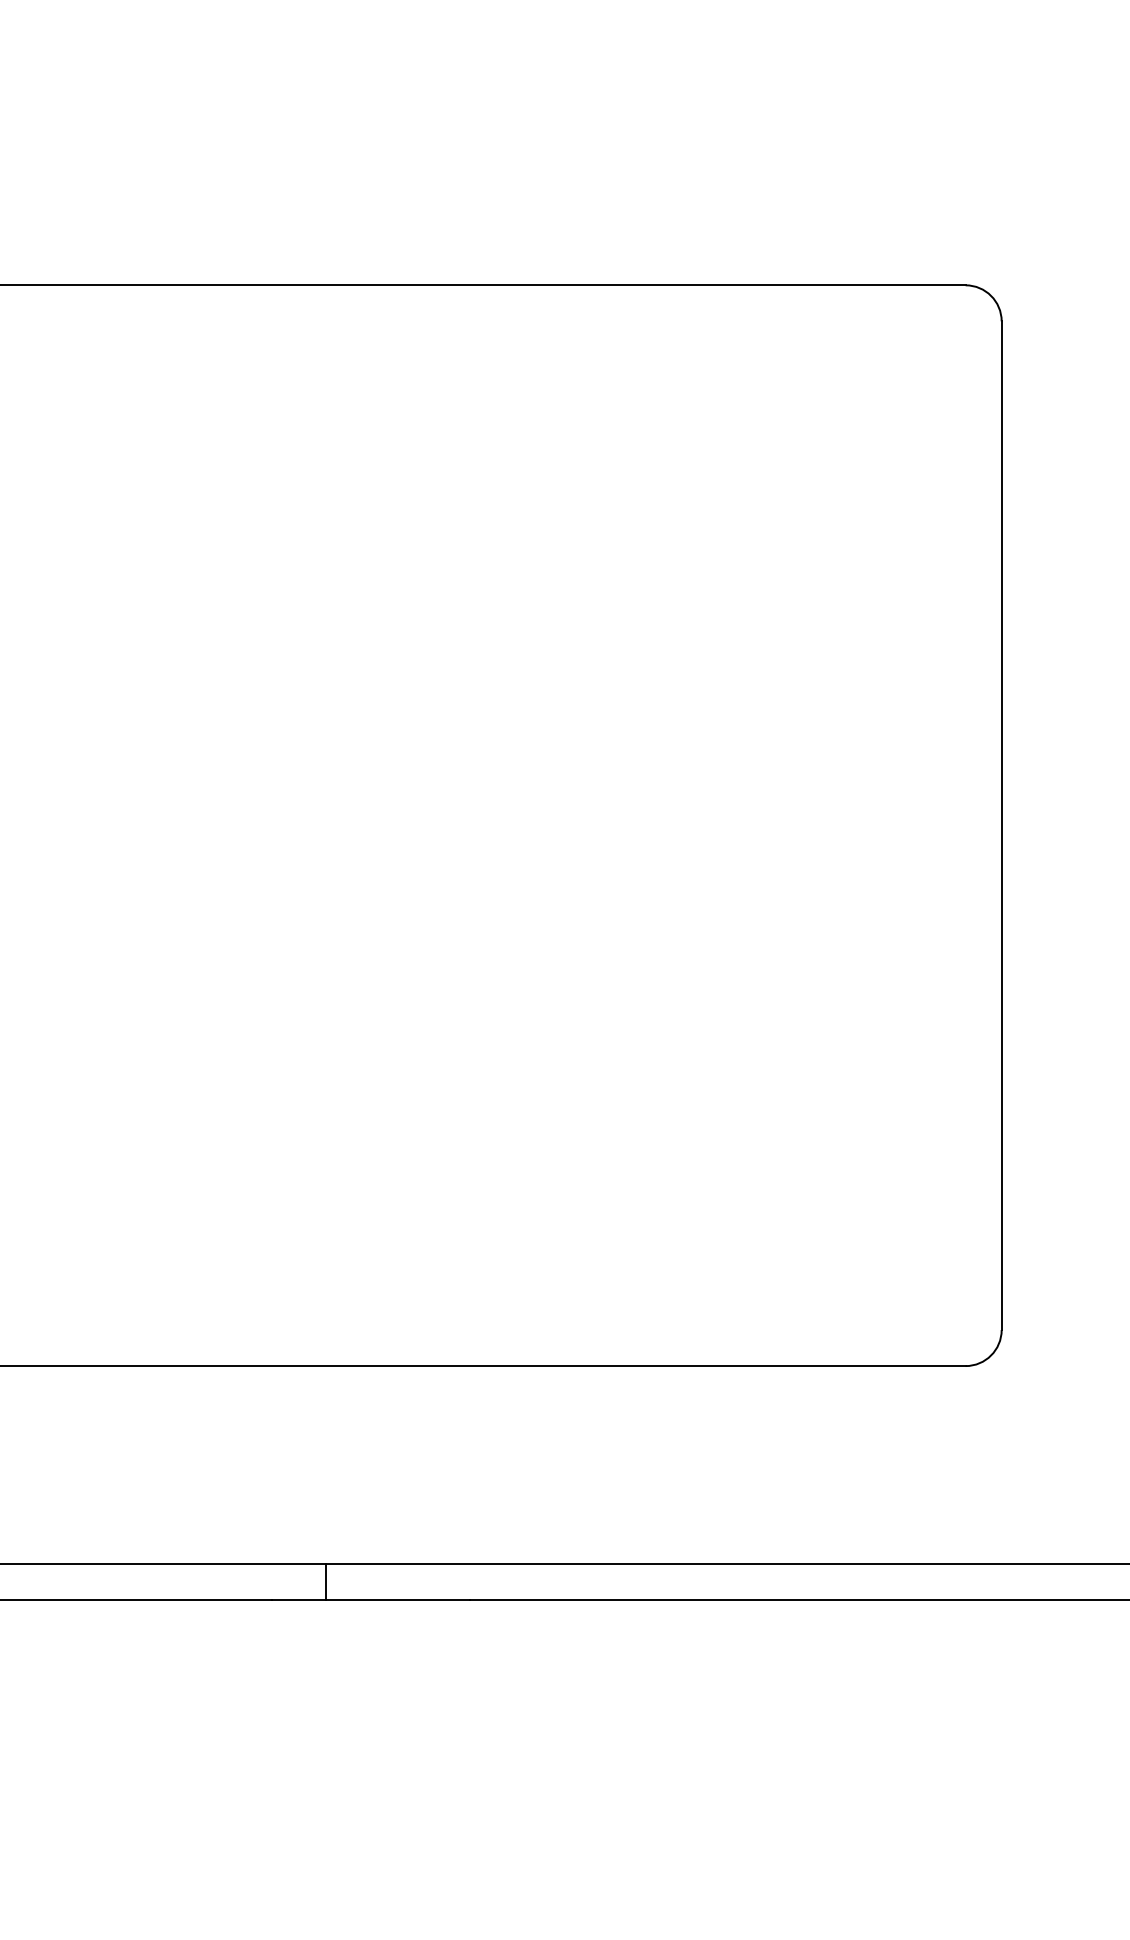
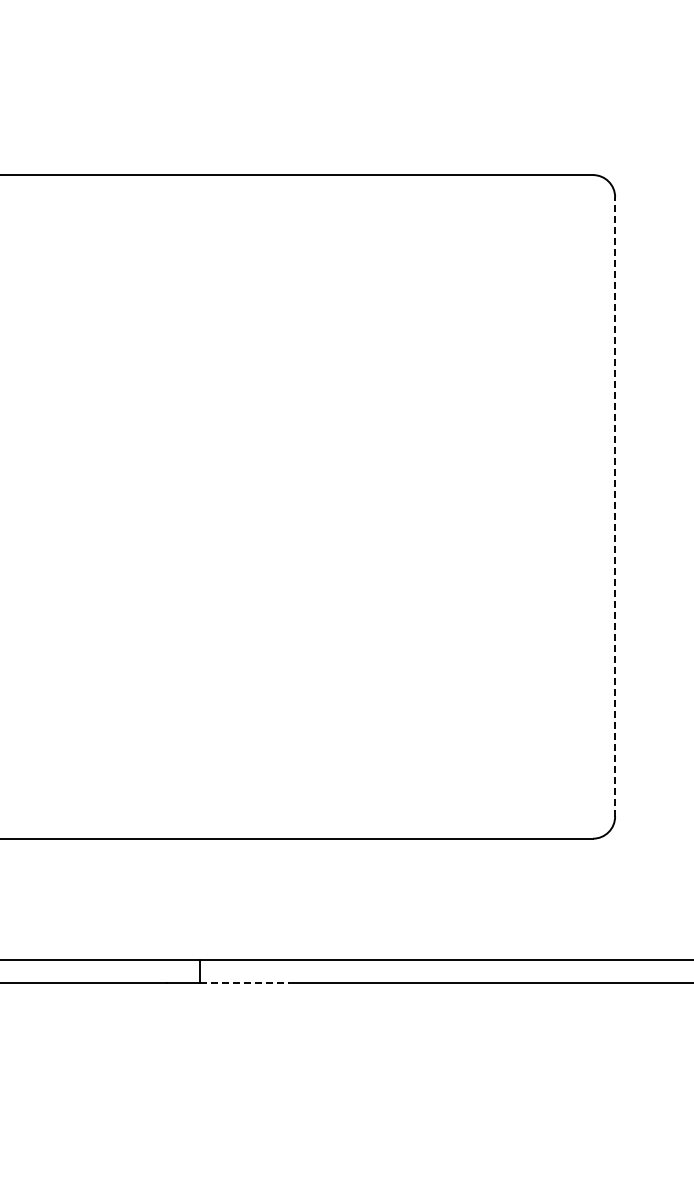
line: (1002, 825) -> (615, 506), solid -> dashed
line: (398, 1600) -> (244, 982), solid -> dashed

